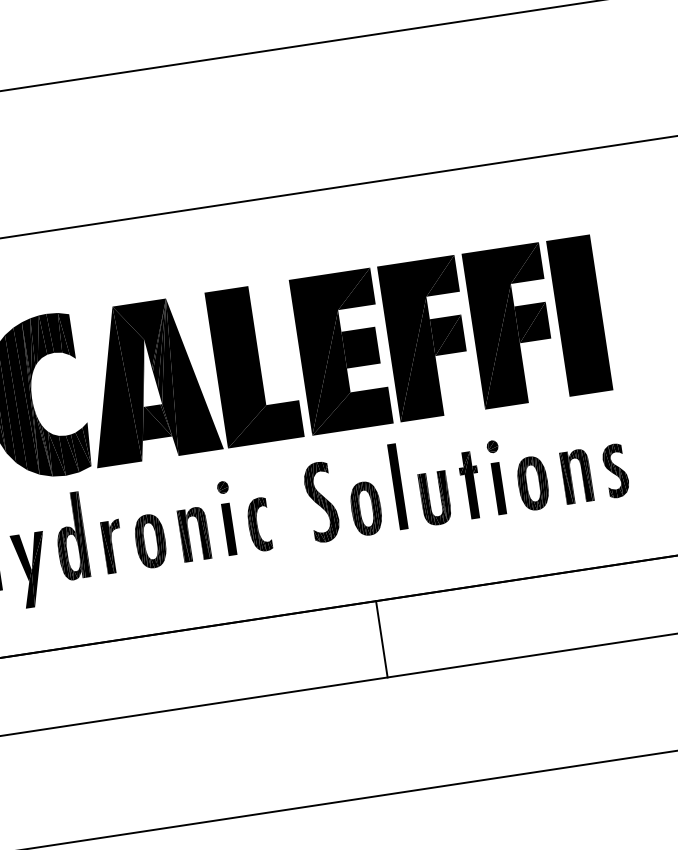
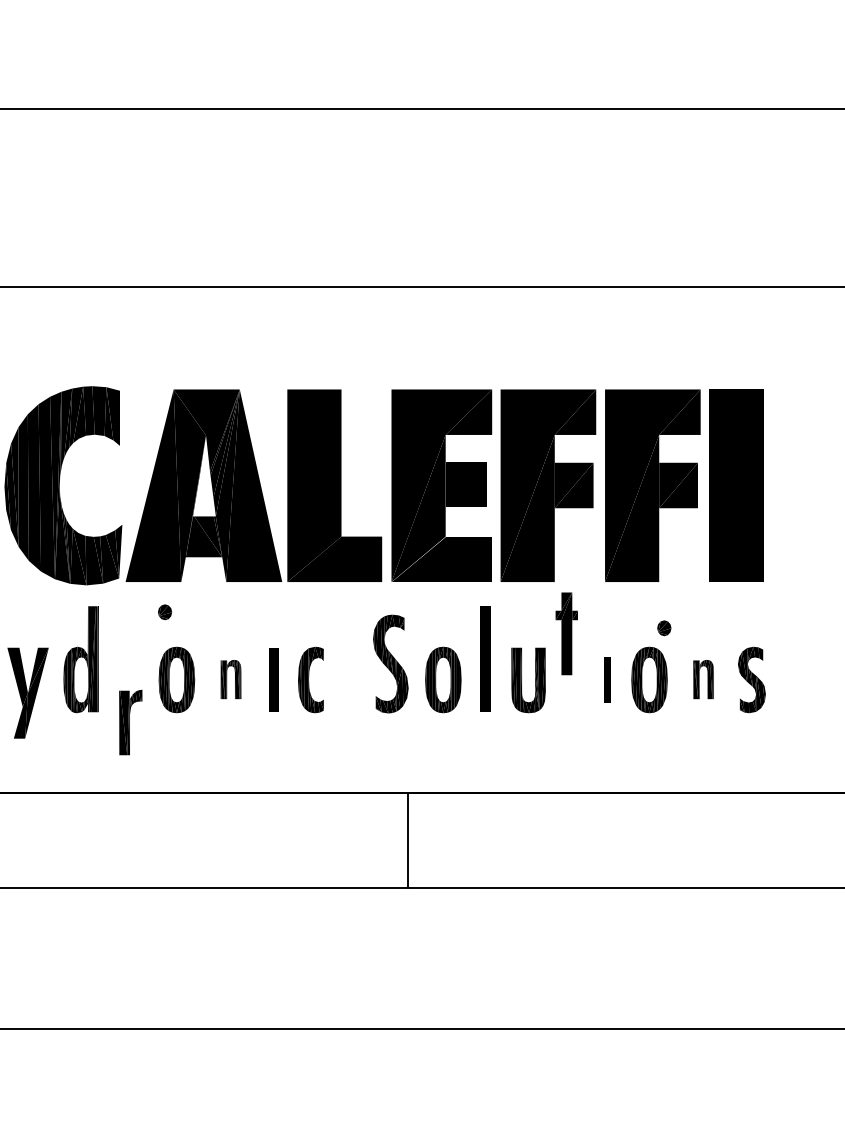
part: (492, 446) -> (664, 628), moved
part: (576, 476) -> (703, 679), size x0.6
part: (470, 485) -> (566, 633), moved
part: (223, 487) -> (165, 612), moved
part: (499, 488) -> (607, 679), size x0.7
part: (193, 534) -> (230, 679), size x0.6
part: (113, 546) -> (130, 722), moved
line: (381, 639) -> (408, 840), moved

